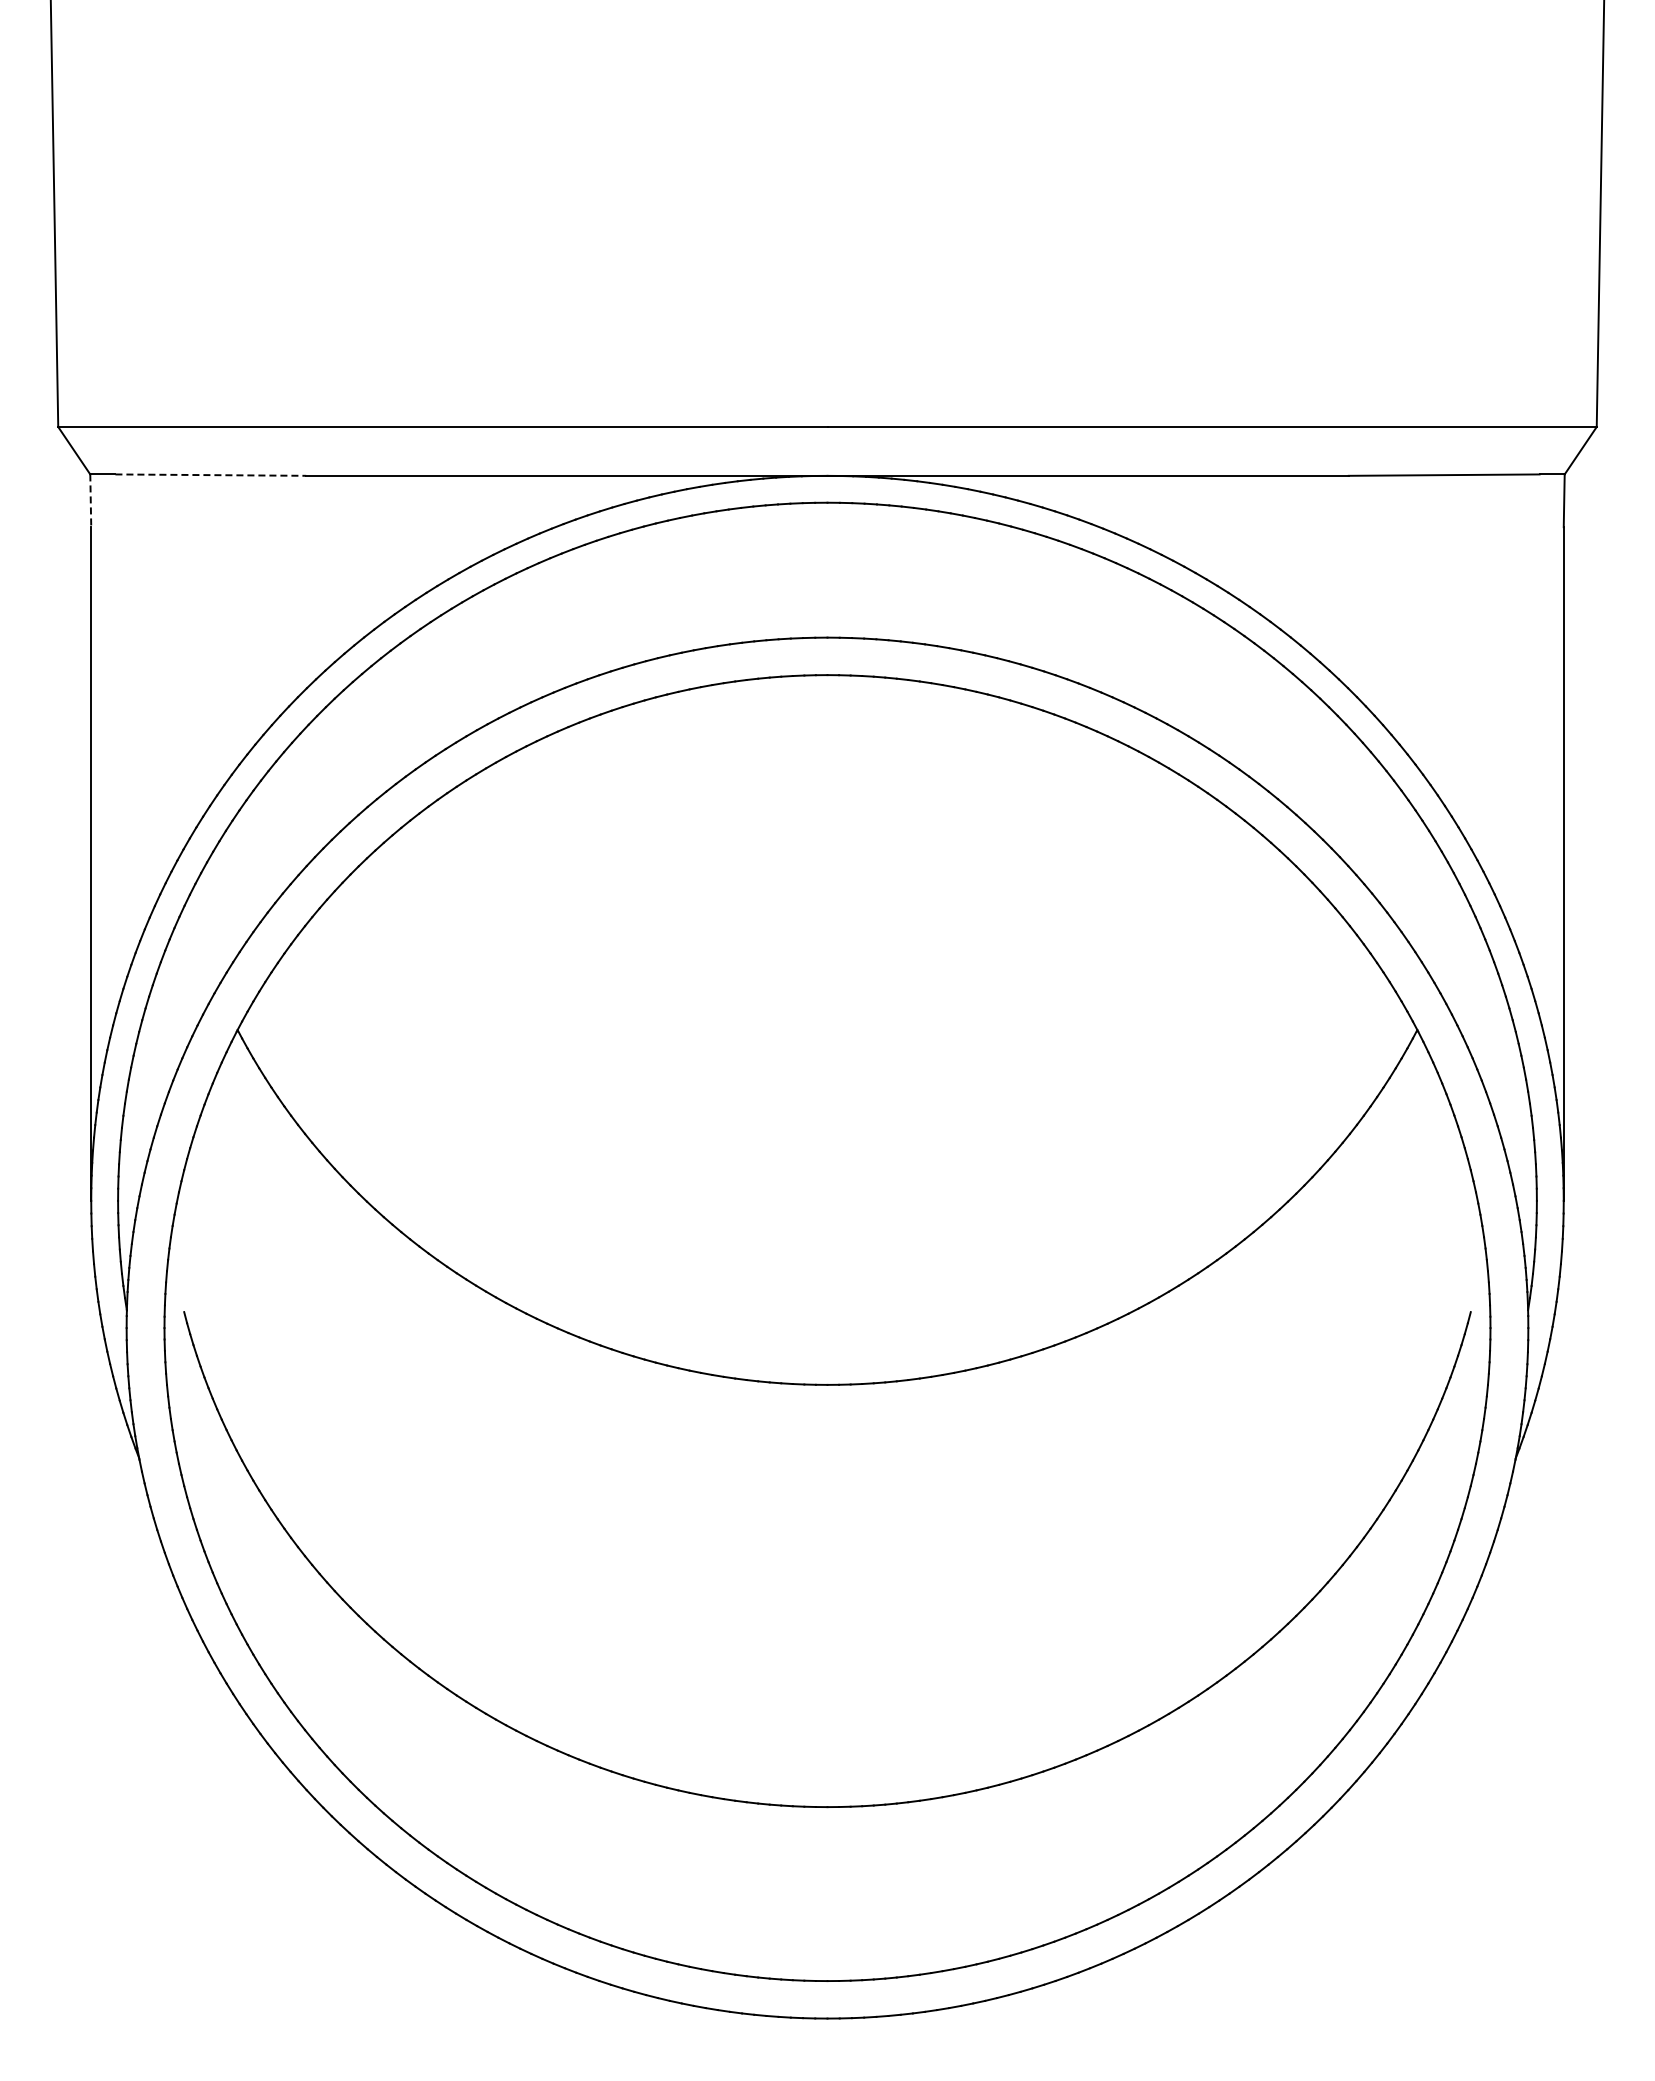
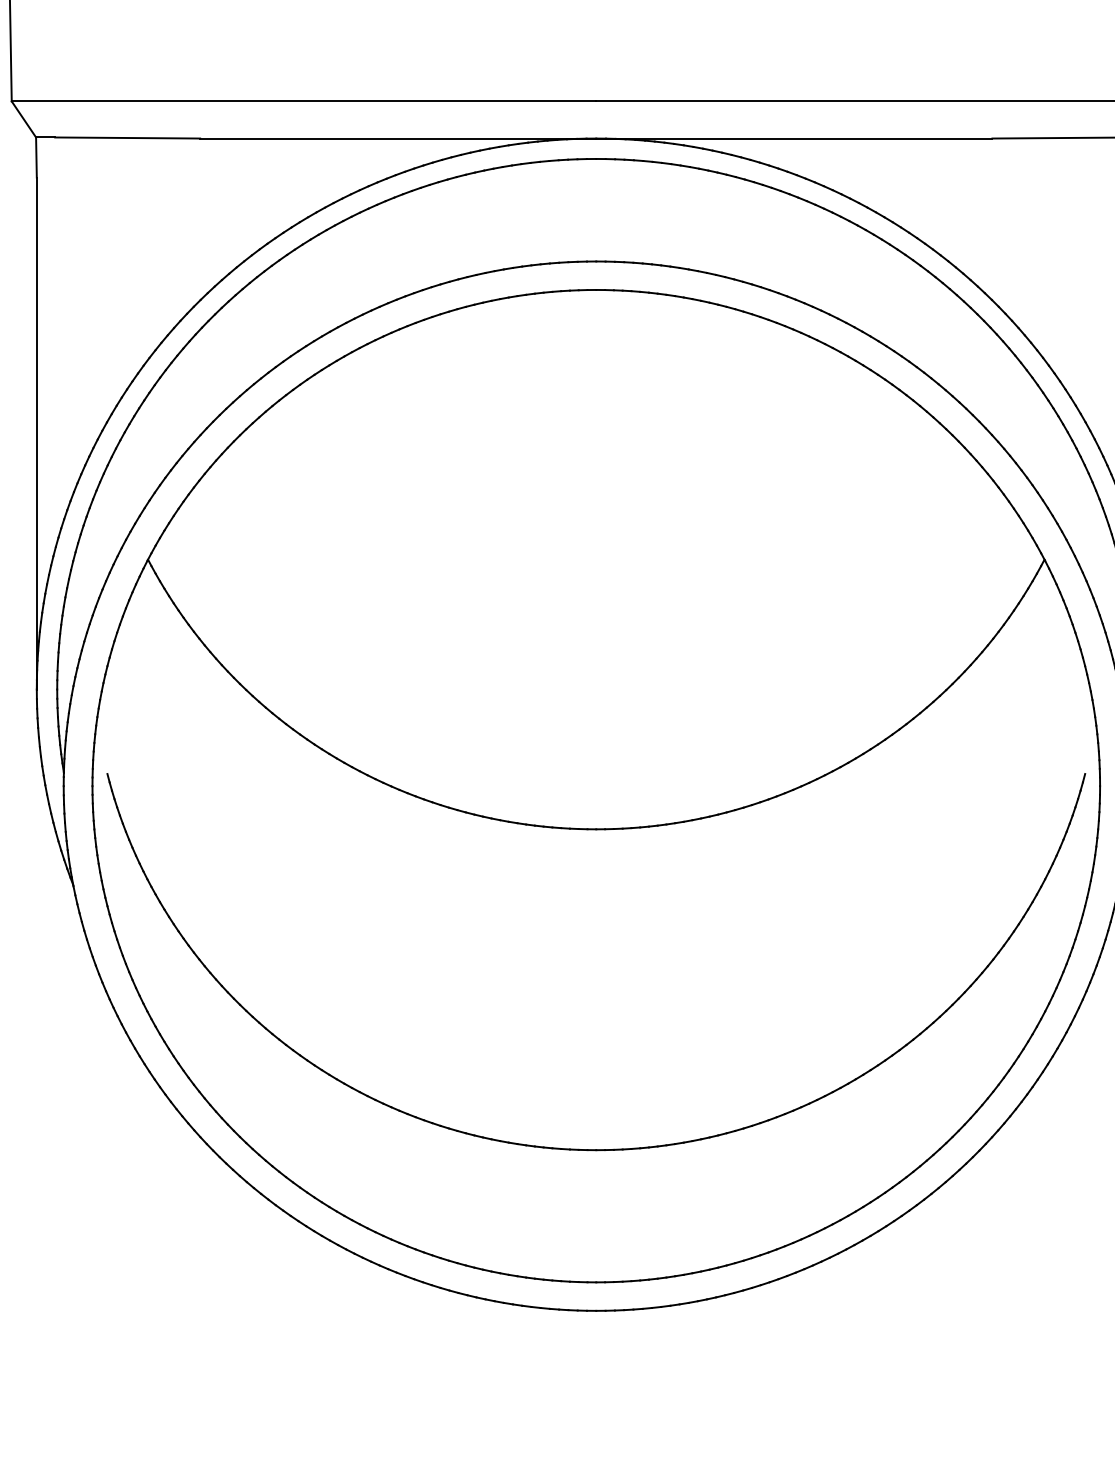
line: (211, 475) -> (128, 138), dashed -> solid
line: (90, 501) -> (36, 158), dashed -> solid

